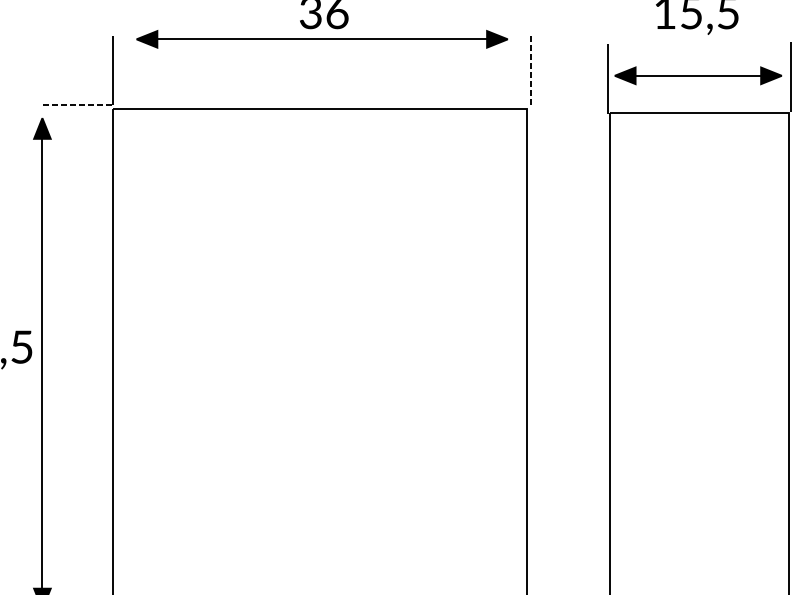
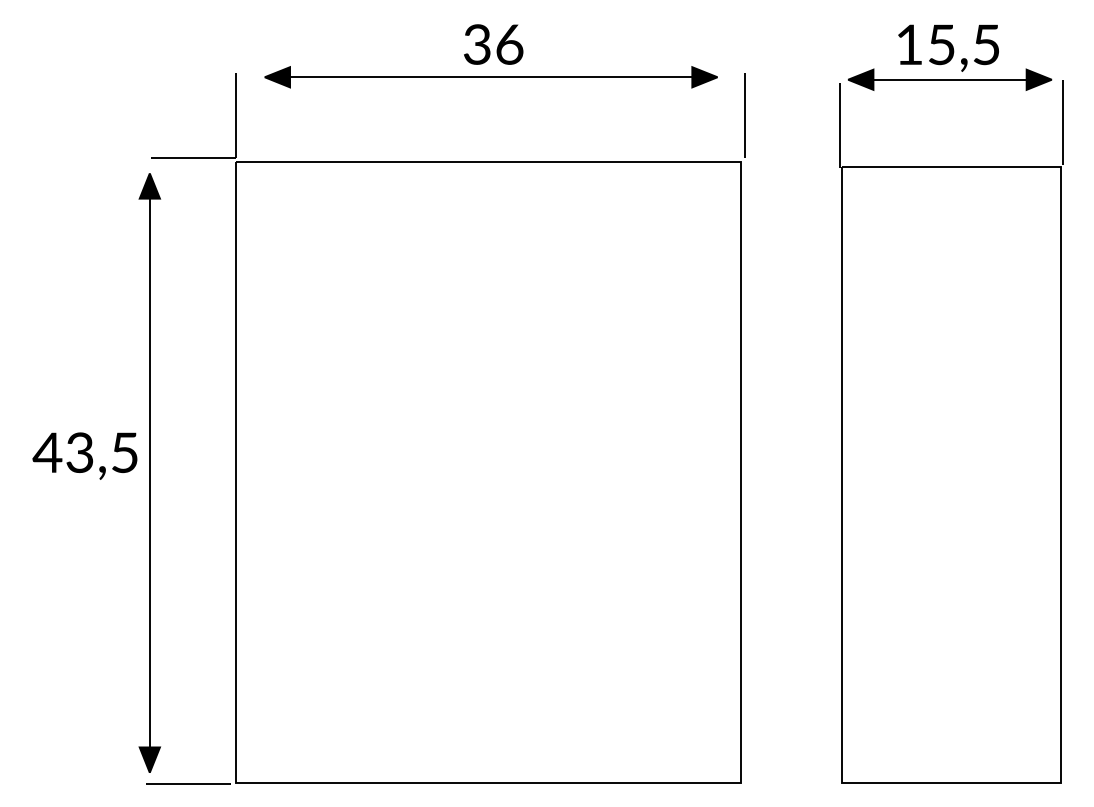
line: (530, 70) -> (745, 115), dashed -> solid
part: (697, 75) -> (949, 79), moved
line: (78, 105) -> (193, 157), dashed -> solid

